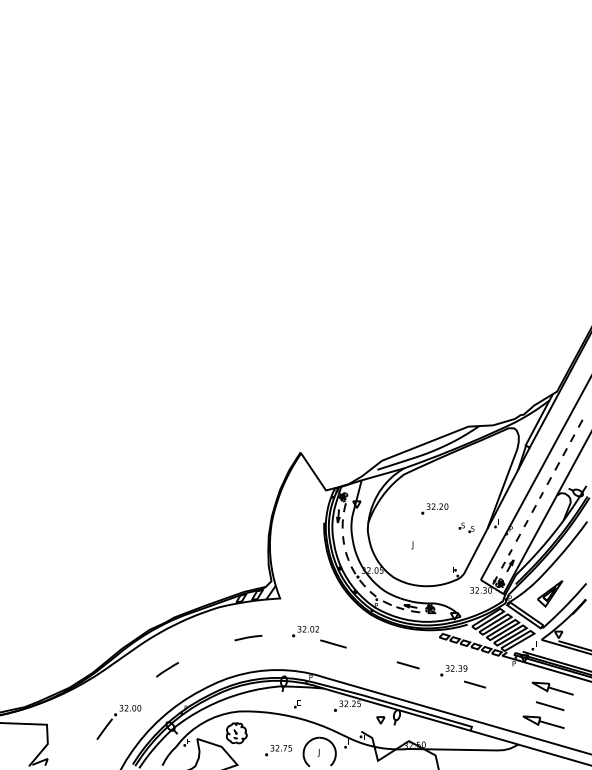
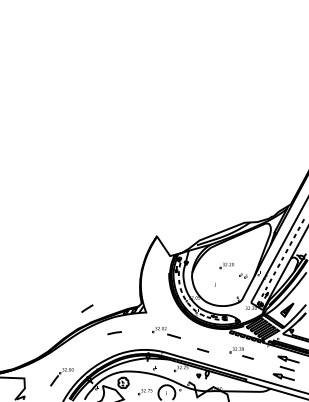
line: (248, 638) -> (114, 333), moved
line: (408, 665) -> (203, 350), moved
line: (167, 669) -> (87, 308), moved

